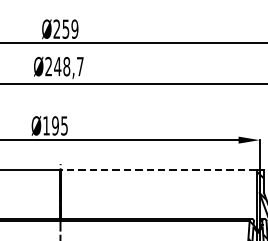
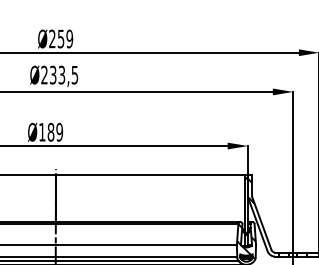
text: (68, 66) -> (63, 74), Ø248,7 -> Ø233,5
text: (60, 125) -> (55, 131), Ø195 -> Ø189
line: (158, 170) -> (150, 175), dashed -> solid

